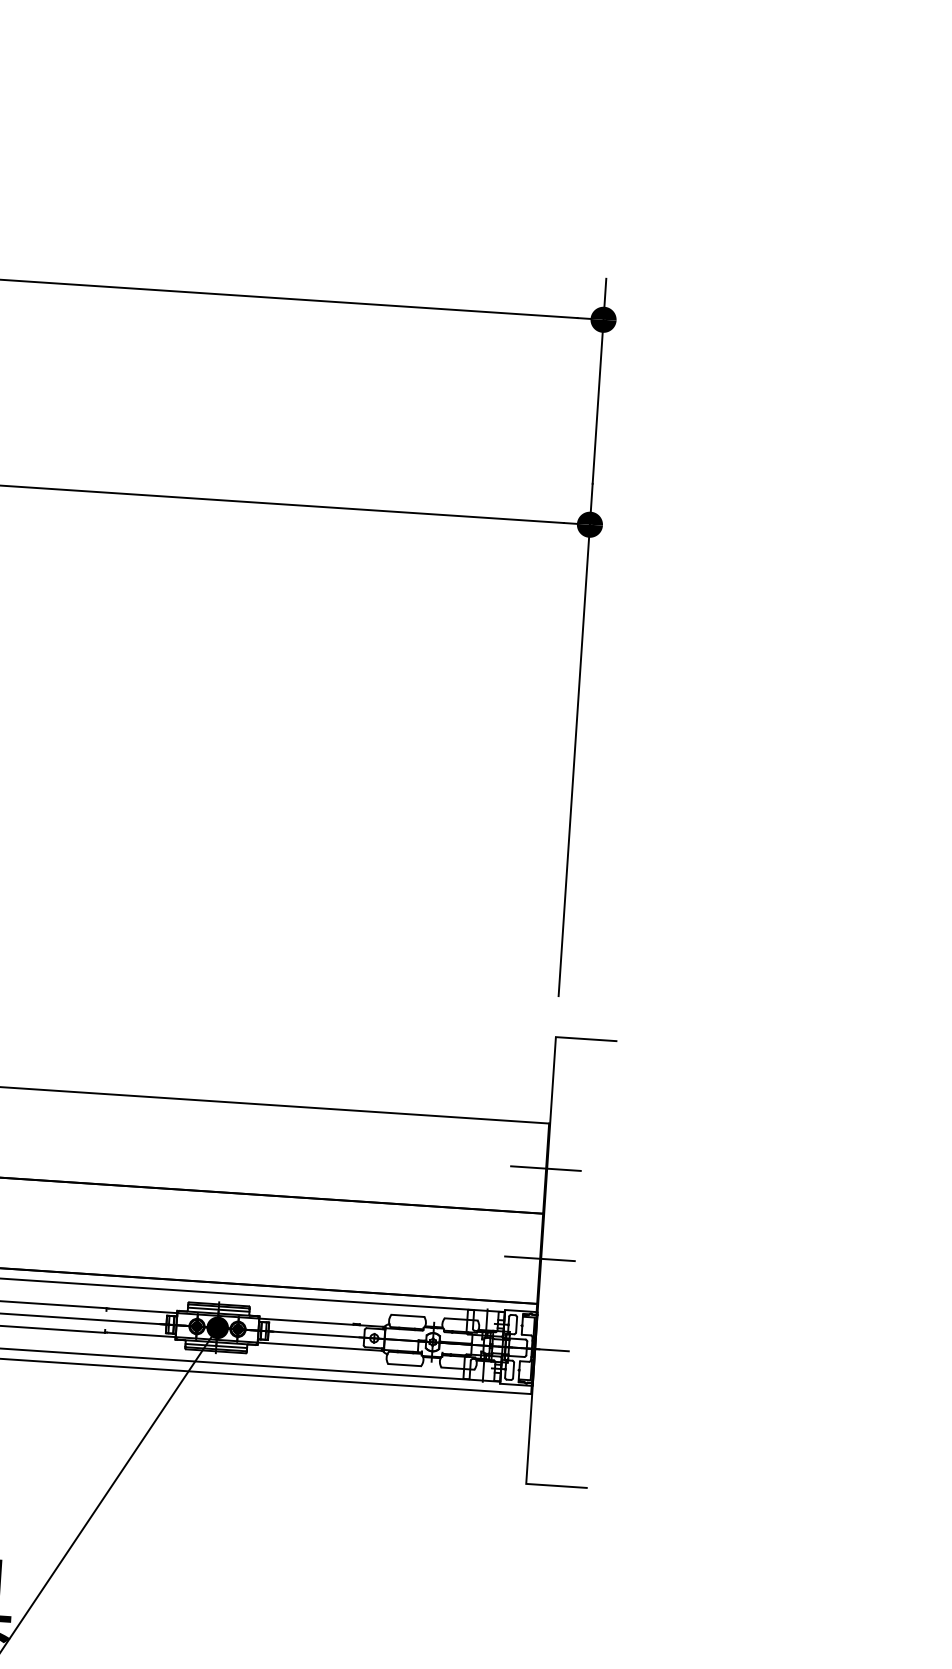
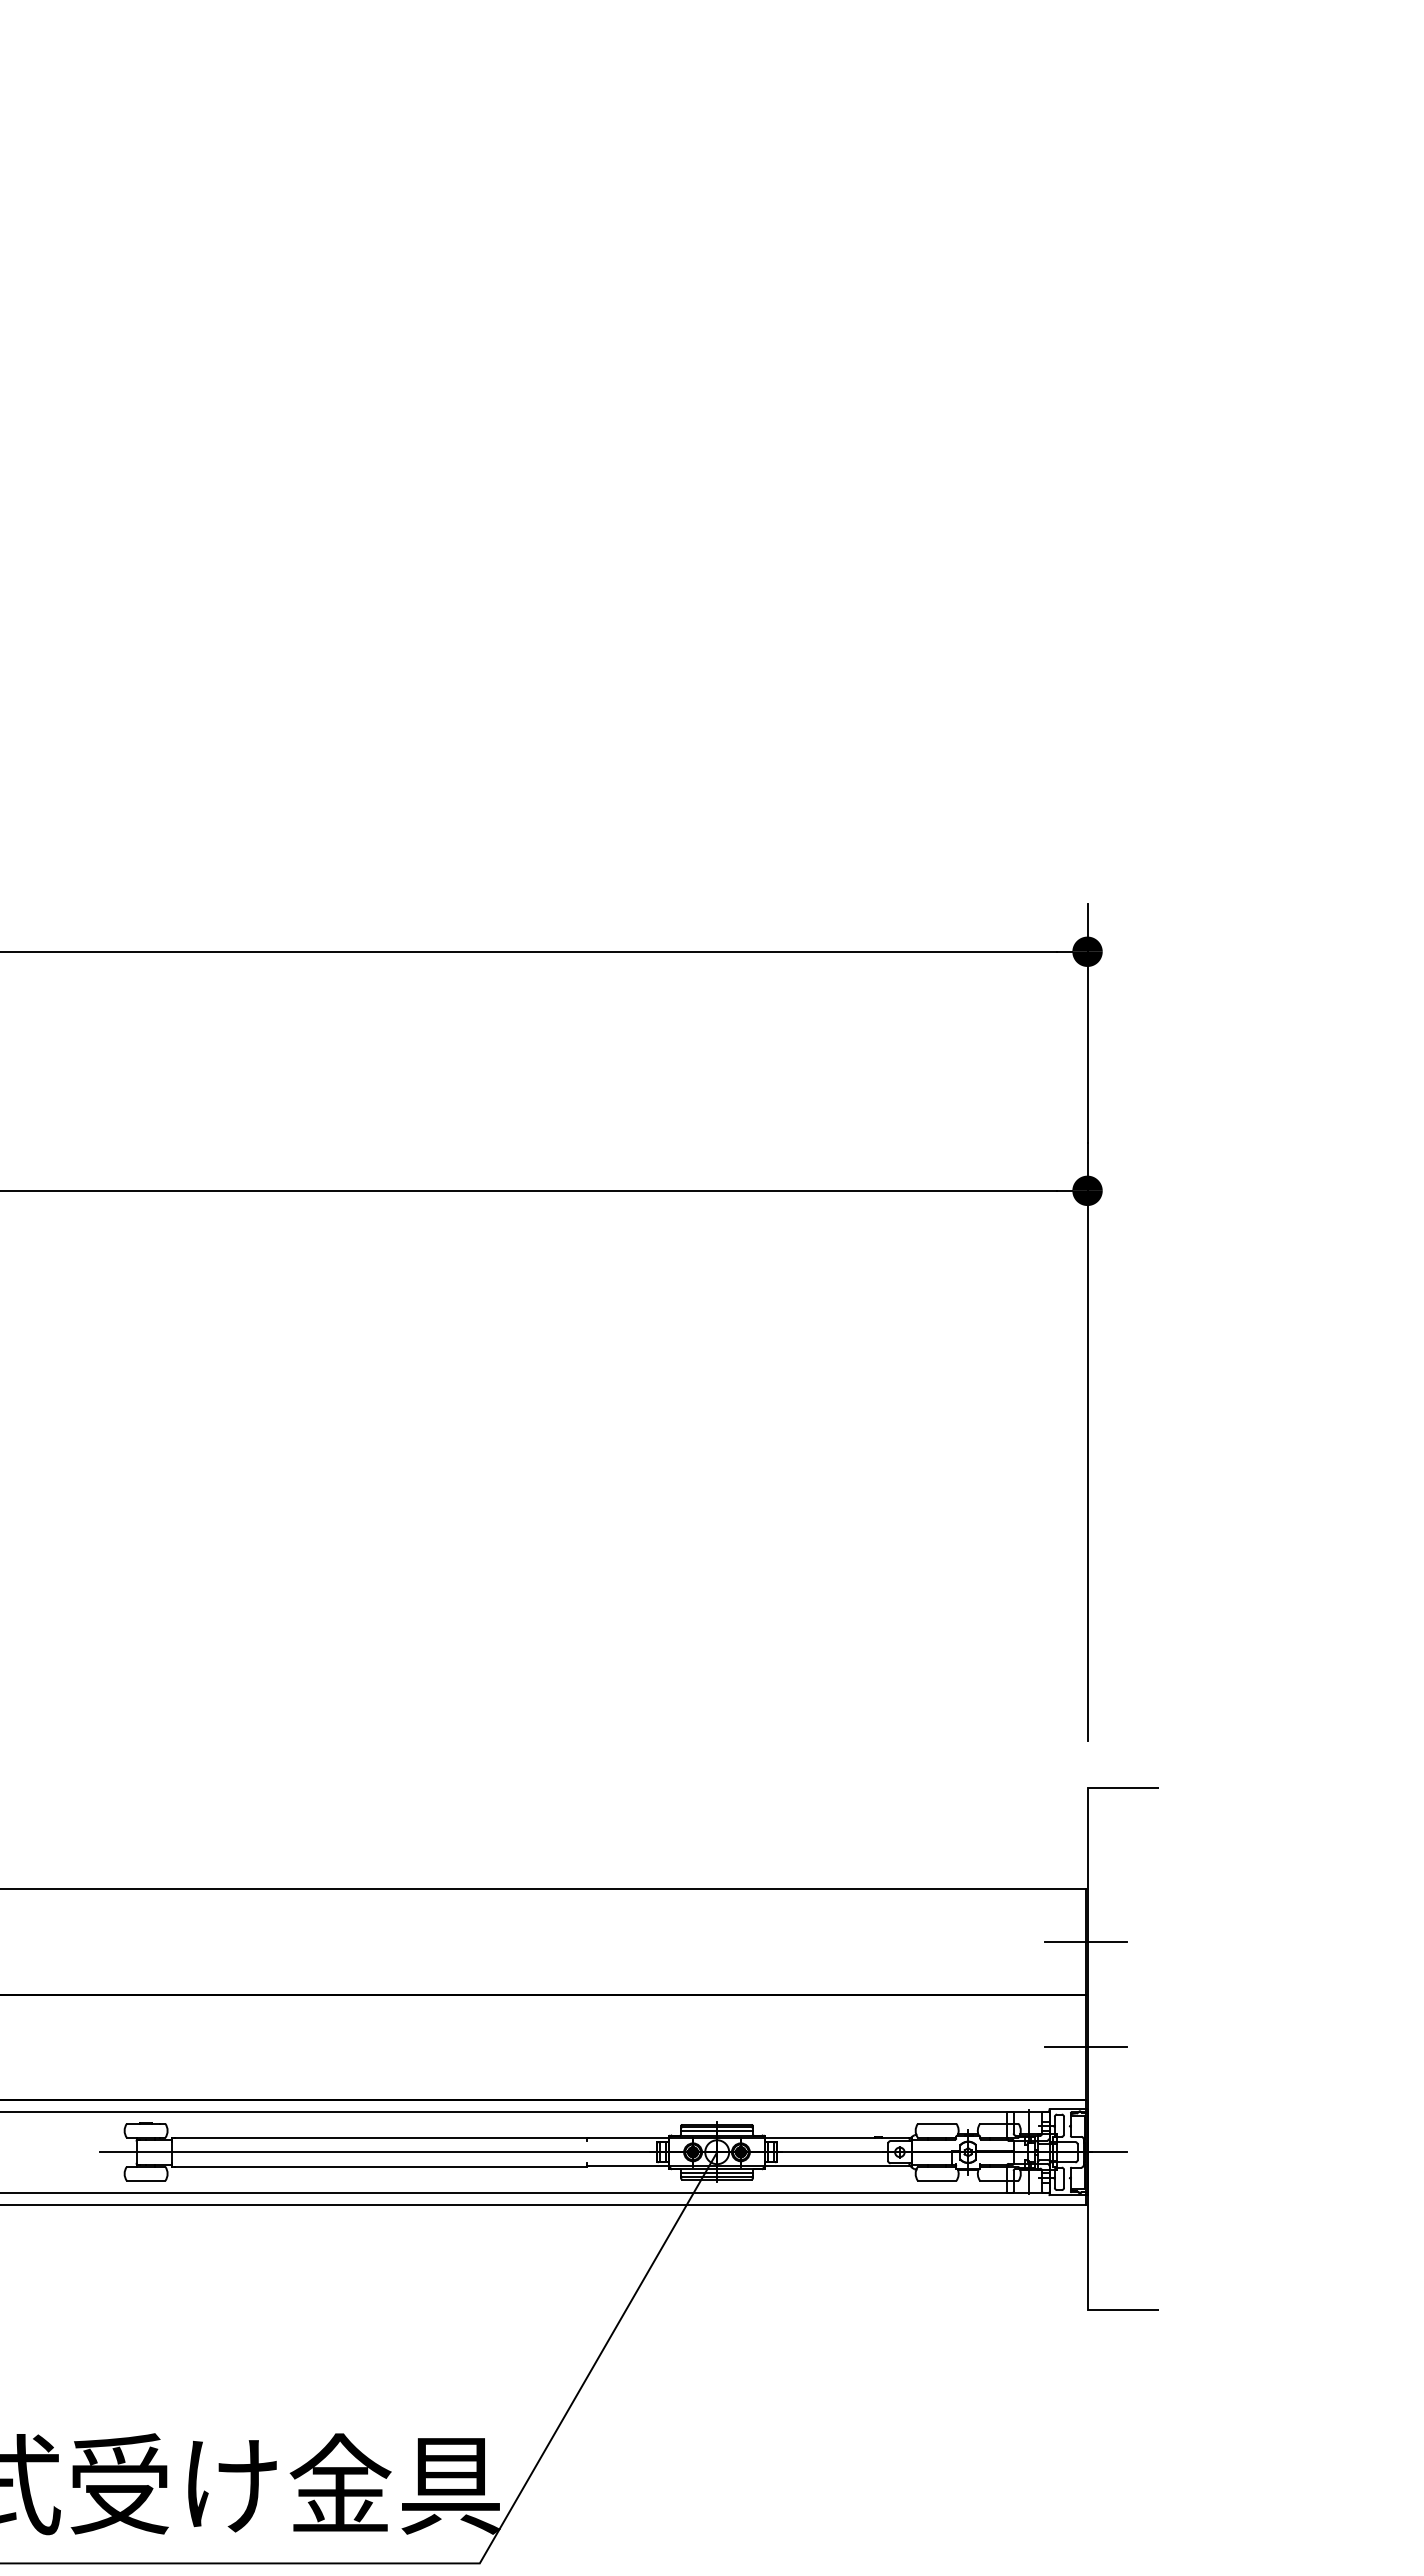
fill: (217, 1328) -> (717, 2152), removed

